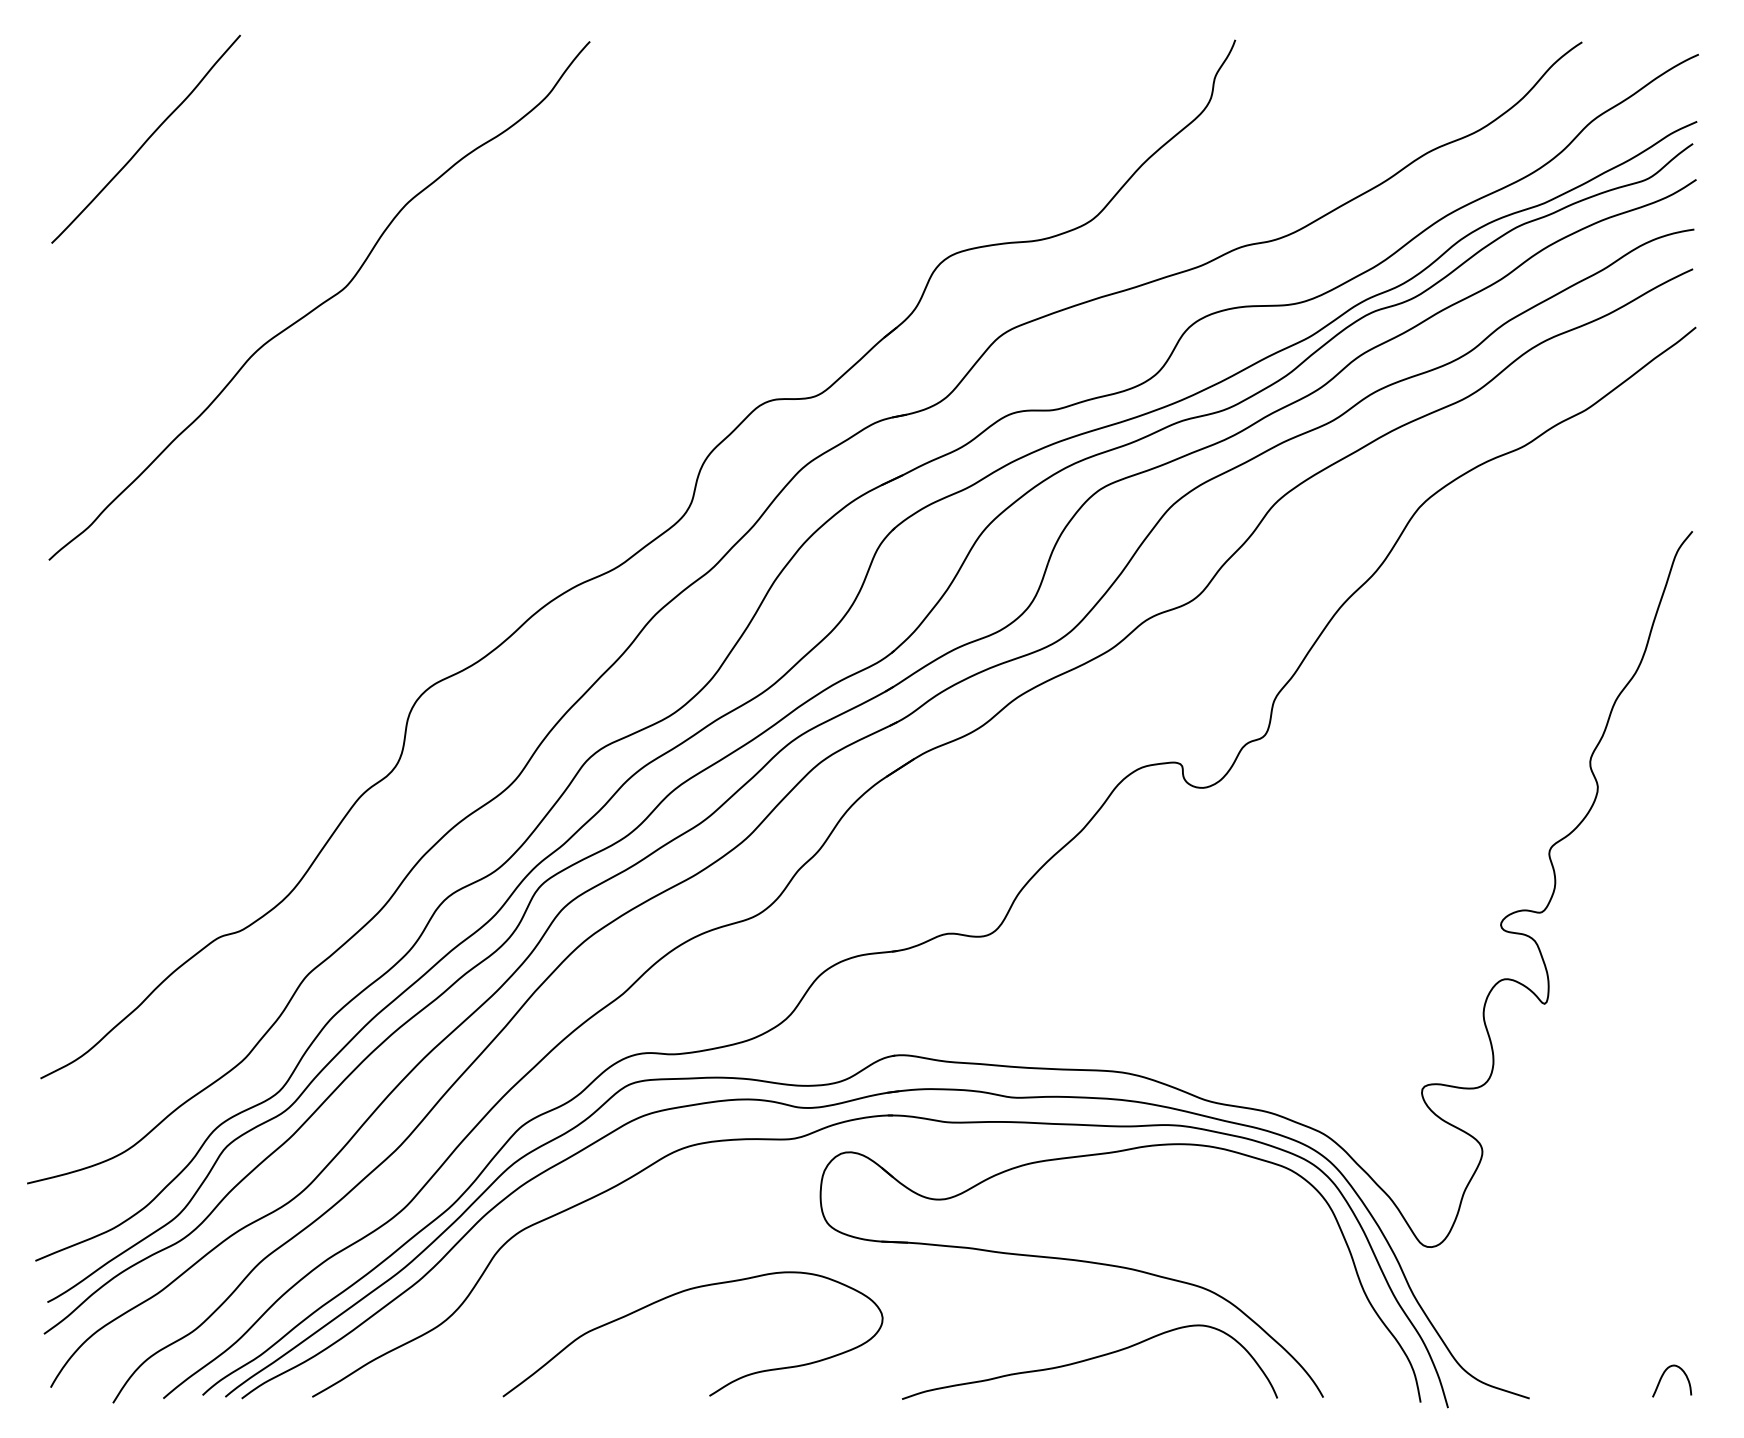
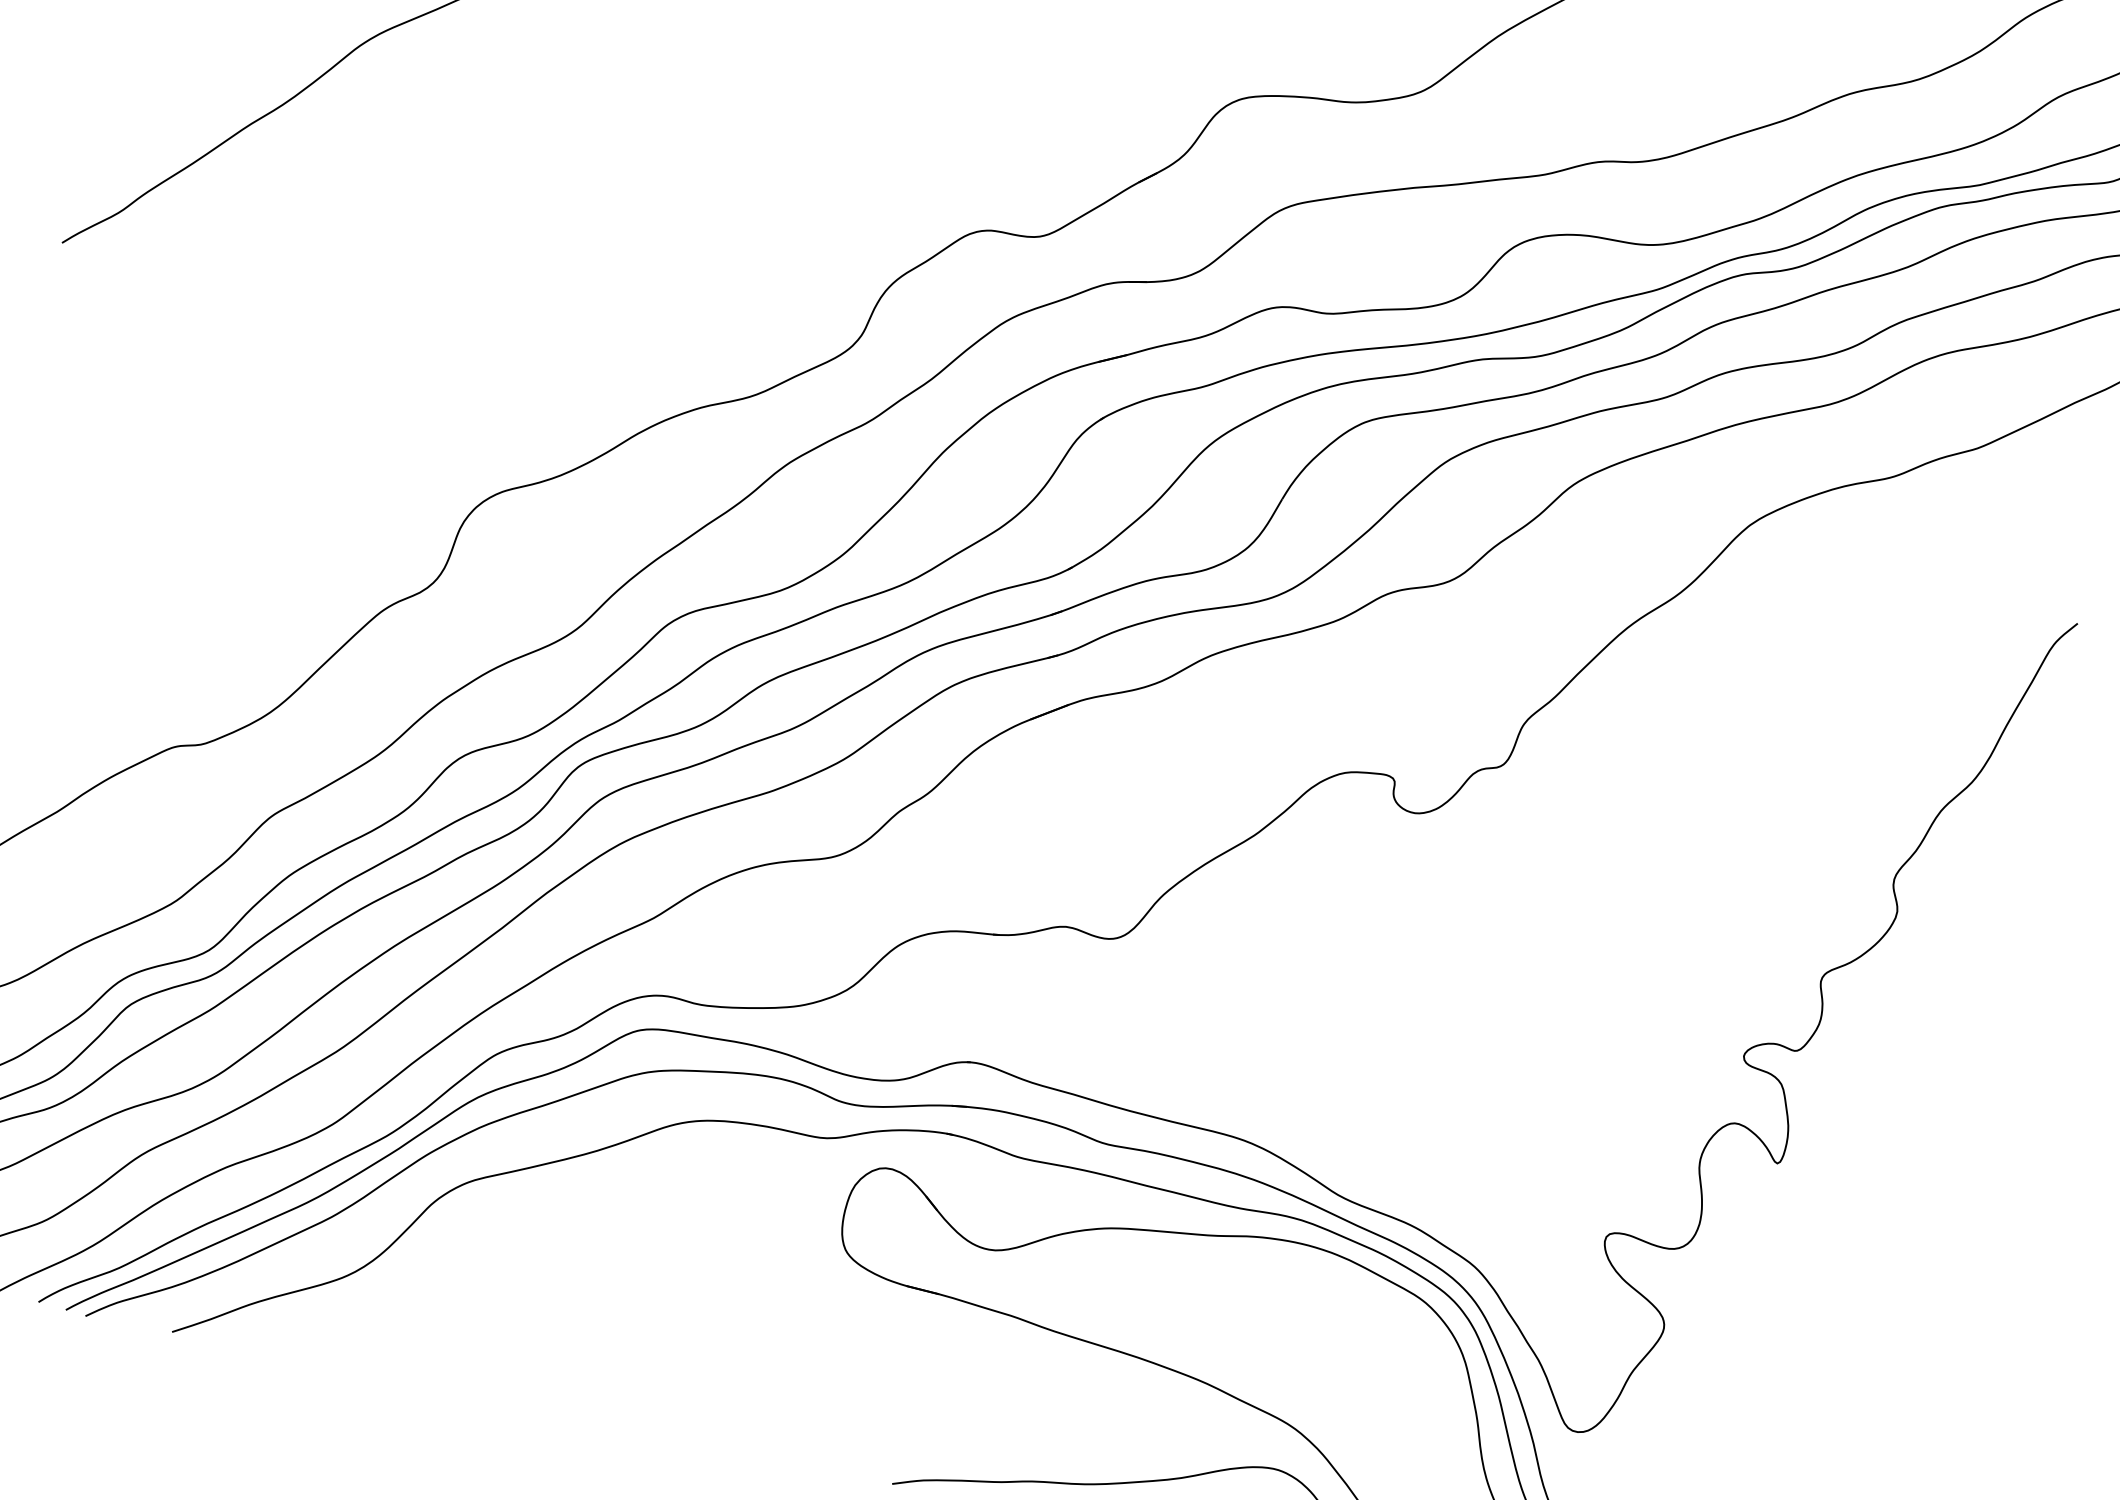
curve: (680, 1293) -> (648, 1298), removed

